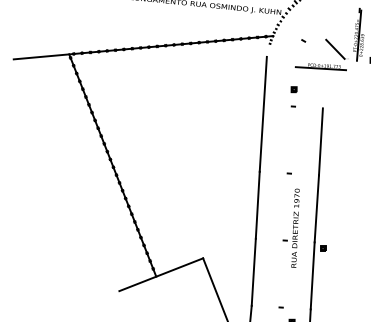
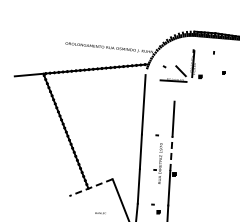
part: (293, 96) -> (159, 95), removed
line: (316, 208) -> (171, 153), solid -> dashed
line: (160, 274) -> (90, 187), solid -> dashed

